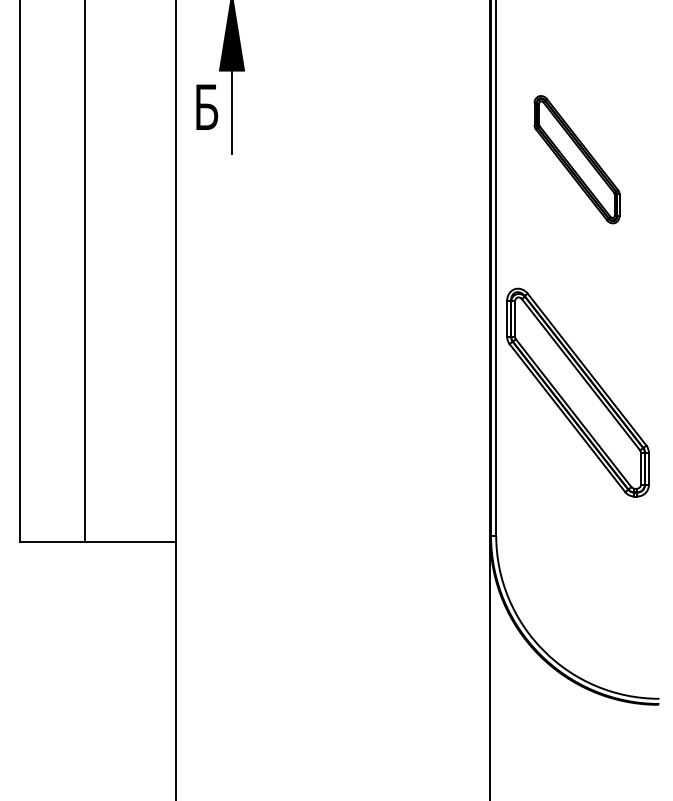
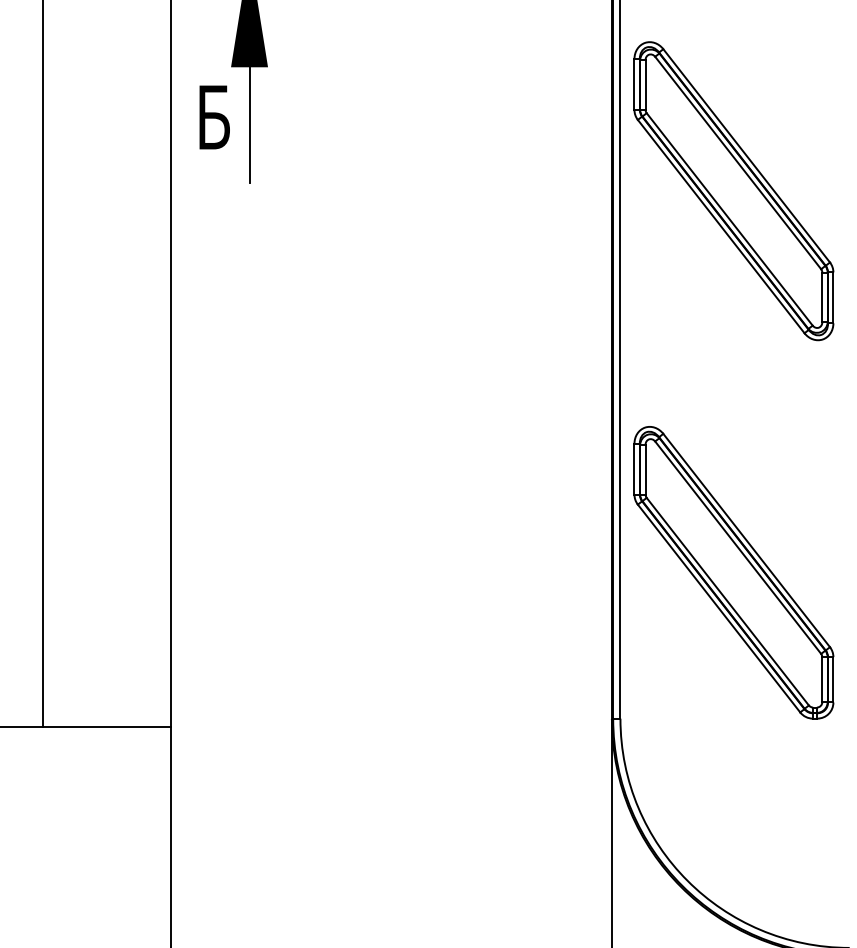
part: (576, 159) -> (733, 190), size x1.67
part: (577, 392) -> (733, 572), moved

